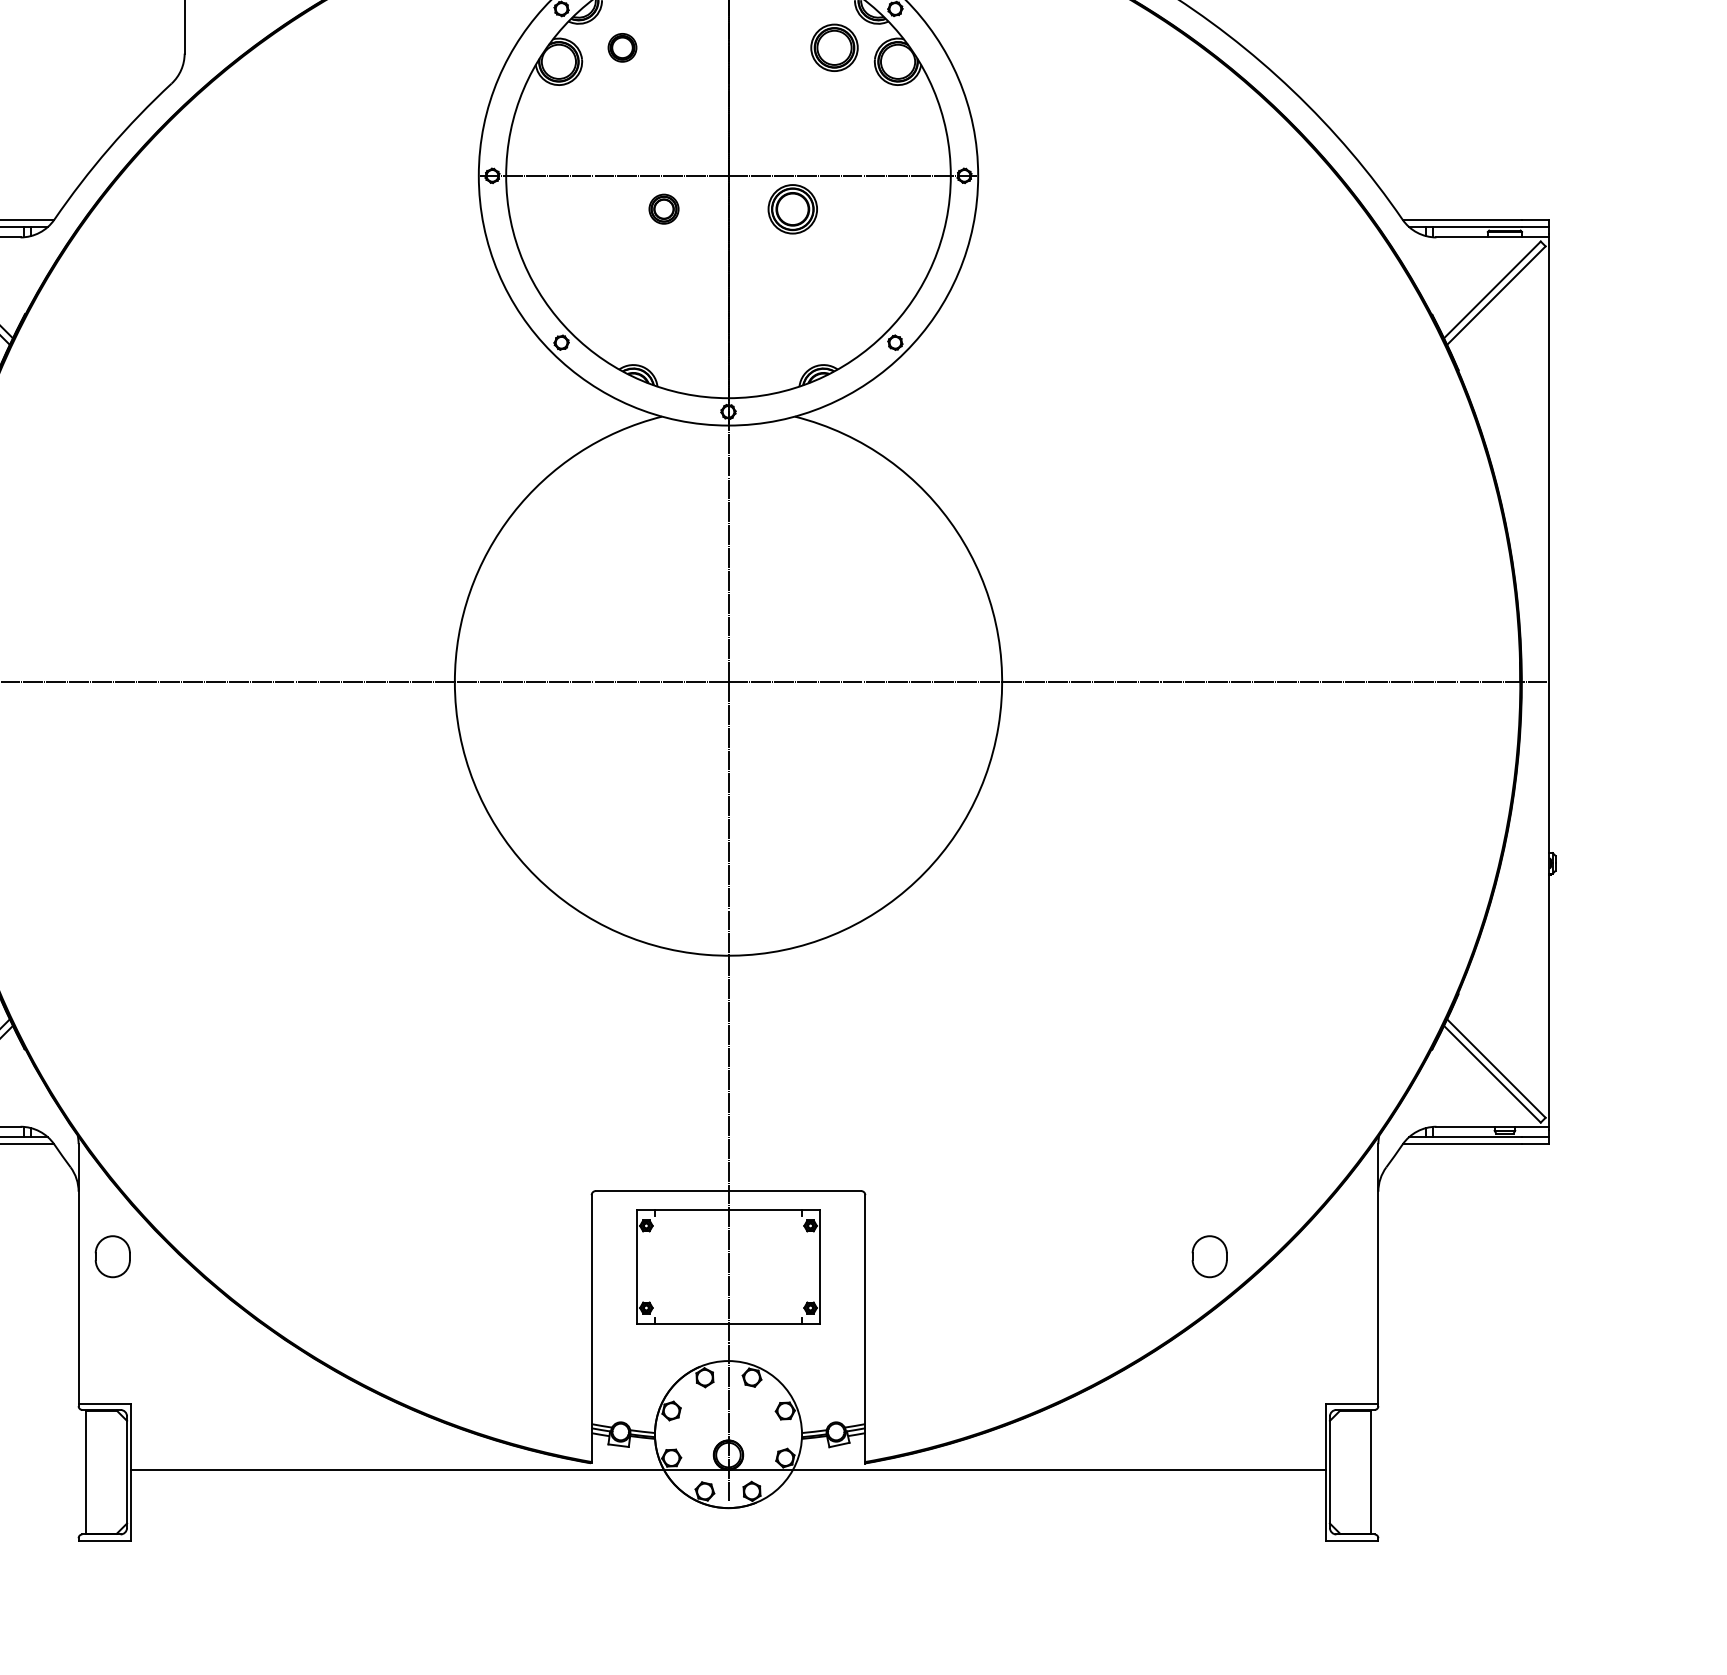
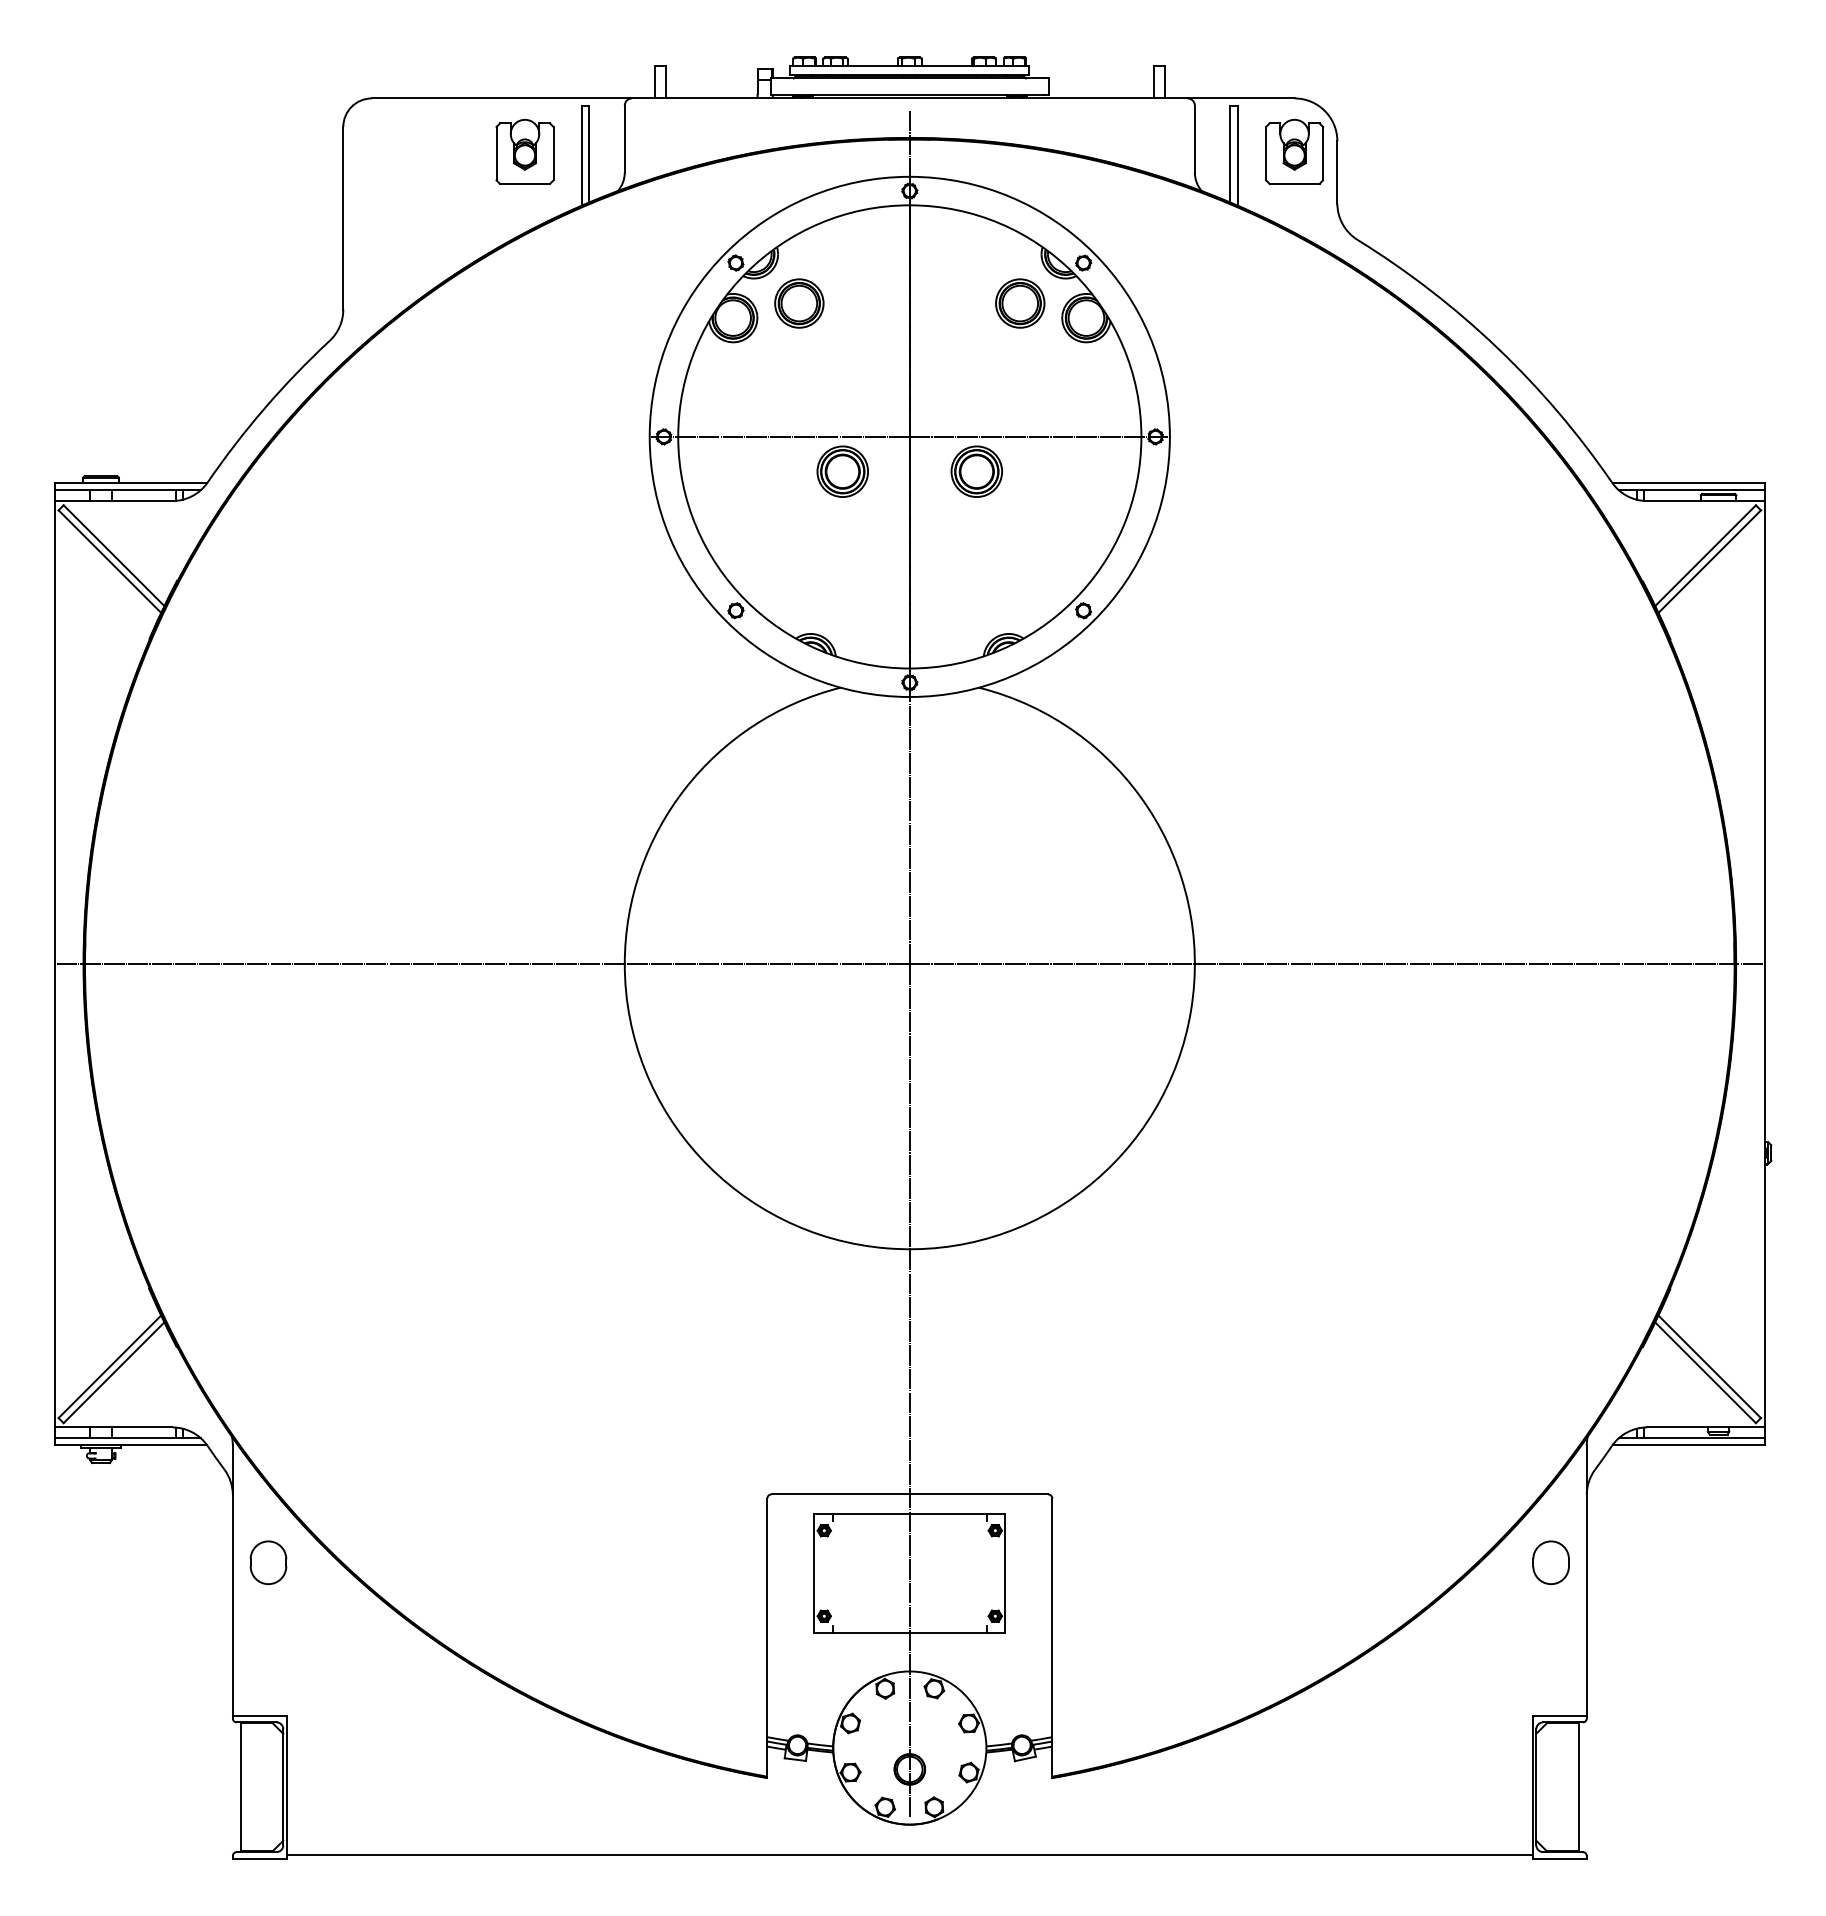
part: (622, 47) -> (799, 303), size x1.67
part: (663, 209) -> (842, 471), size x1.67
part: (1209, 1256) -> (1550, 1562), moved
line: (728, 1469) -> (909, 1854), moved

